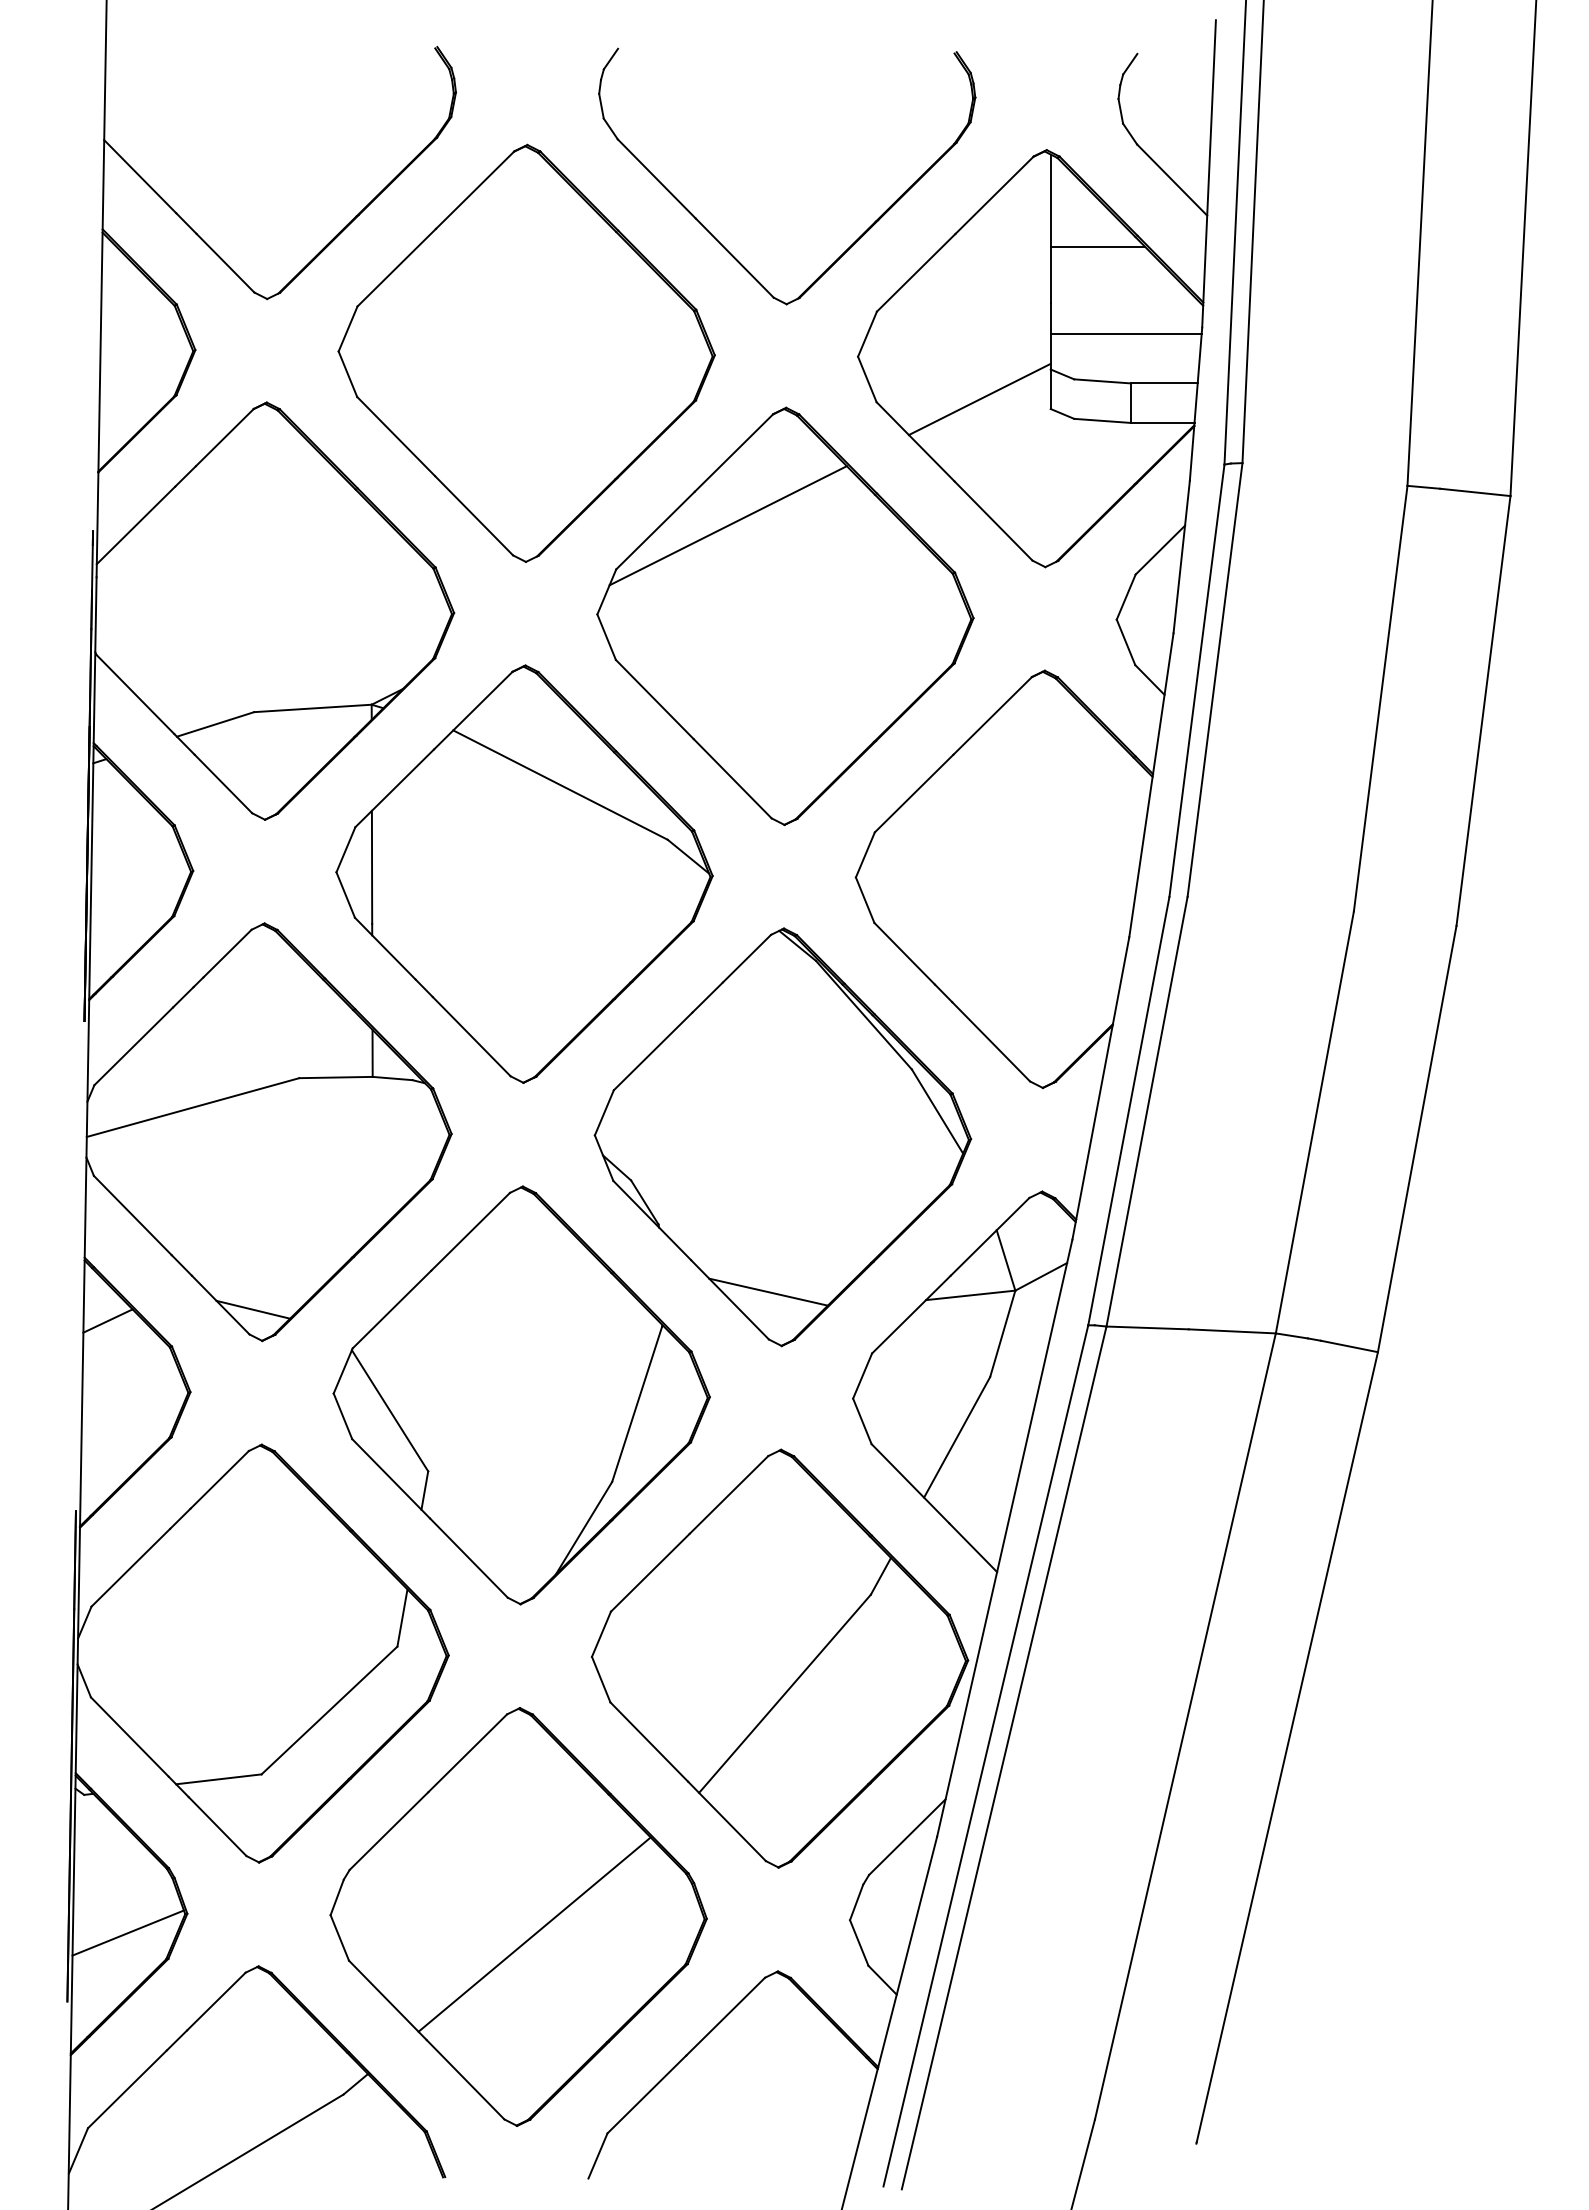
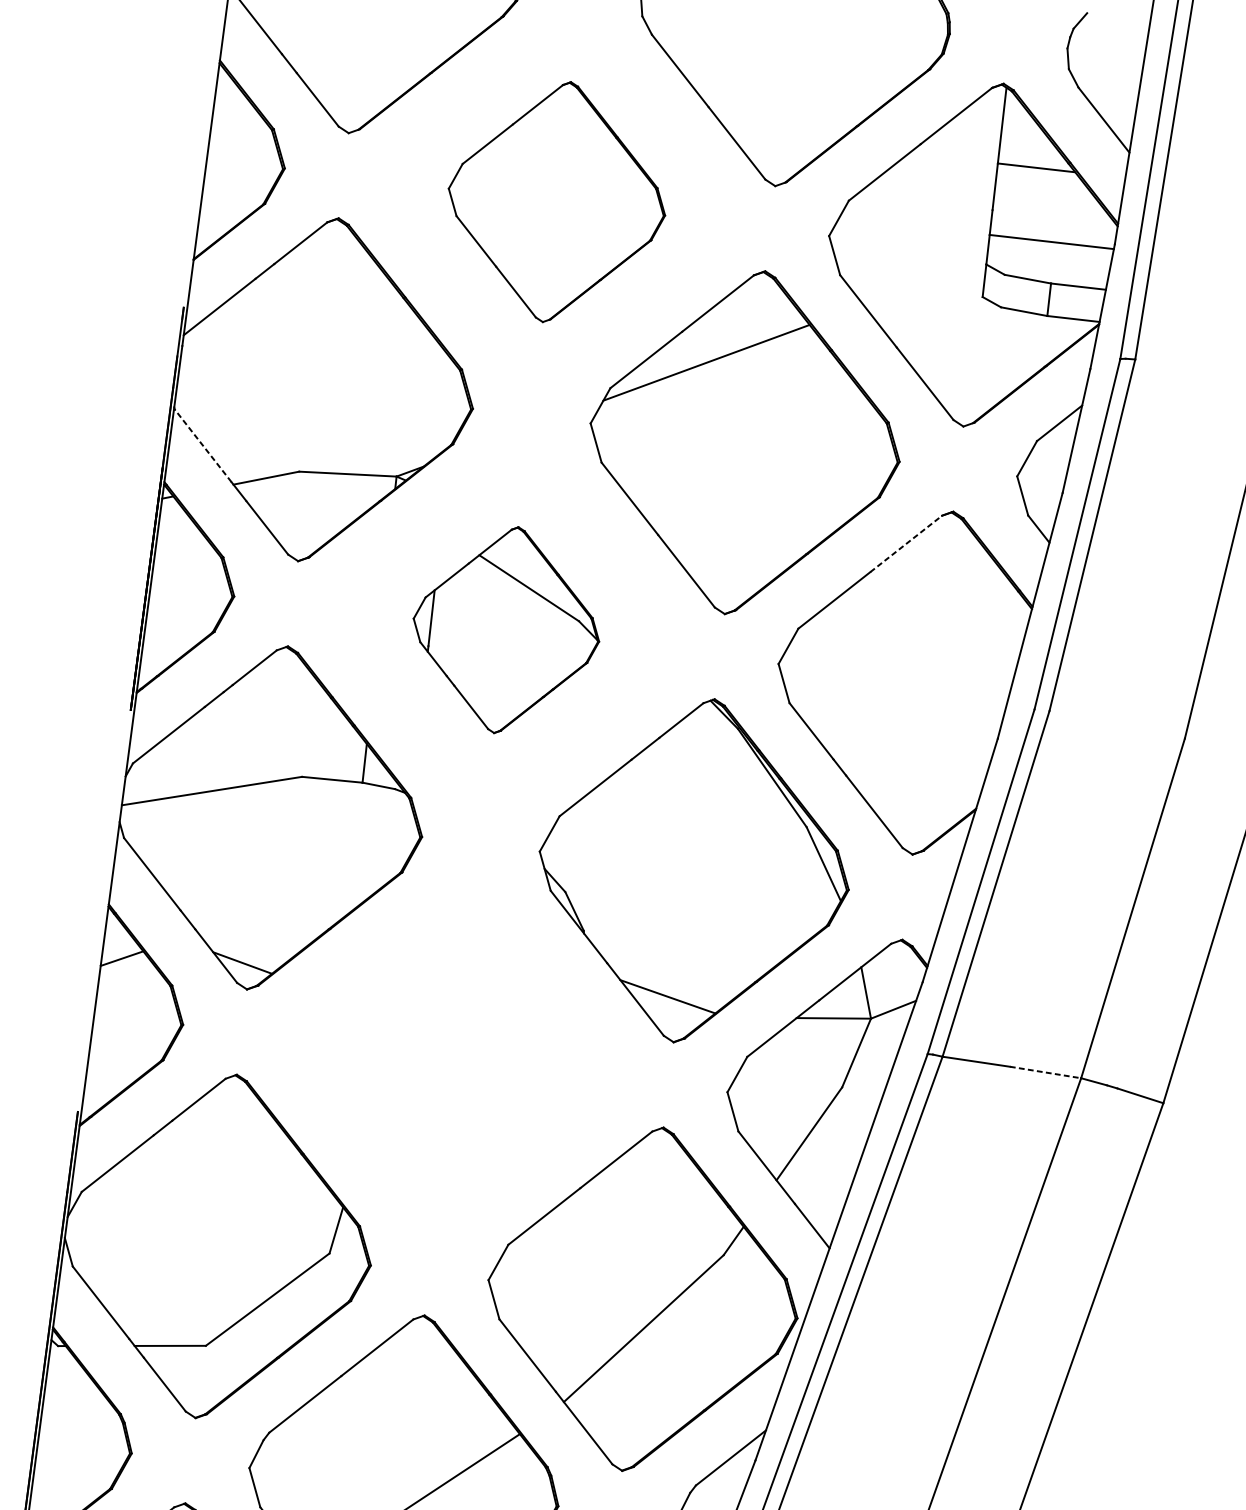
part: (526, 352) -> (556, 201), size x0.7
line: (979, 399) -> (925, 282), removed
line: (135, 694) -> (203, 446), solid -> dashed
line: (993, 715) -> (906, 543), solid -> dashed
part: (524, 873) -> (506, 629), size x0.6
line: (1232, 1331) -> (1045, 1072), solid -> dashed
part: (521, 1395) -> (455, 1058), removed
line: (127, 1932) -> (80, 1463), removed

